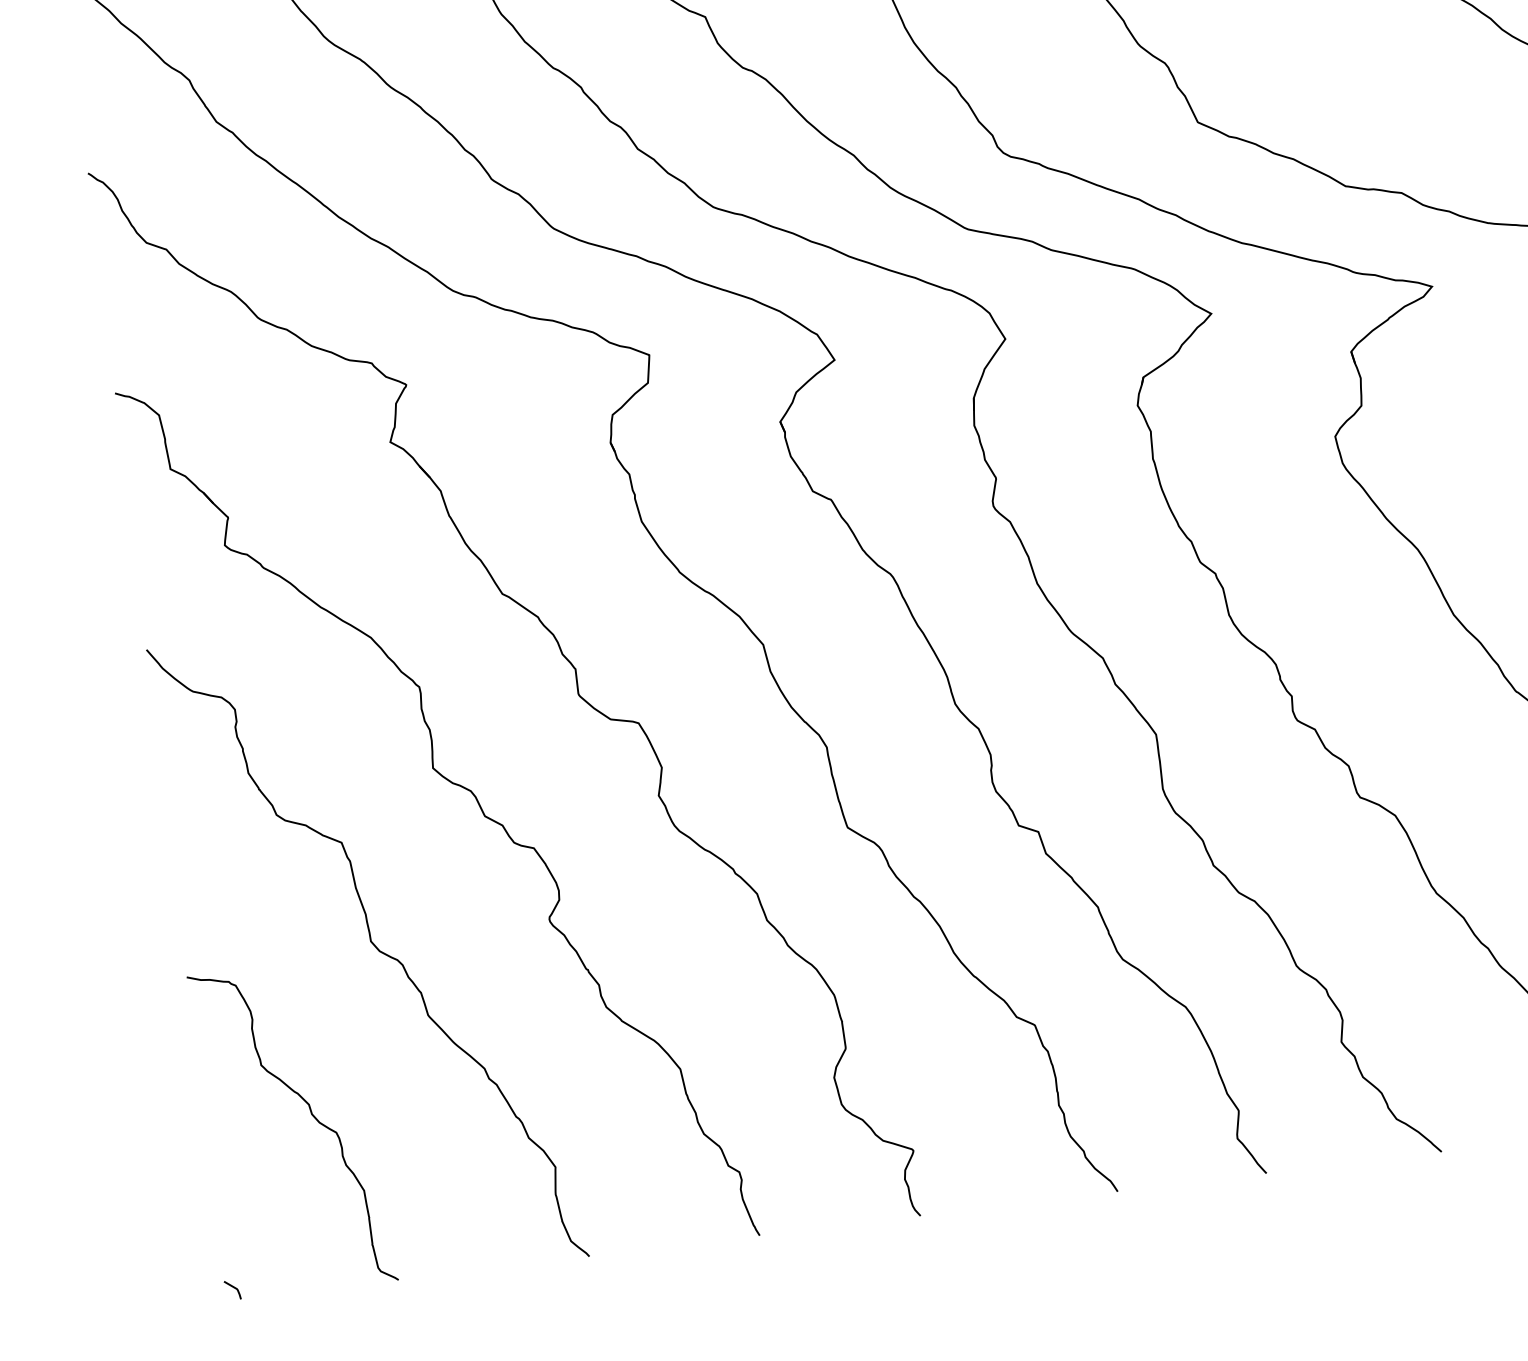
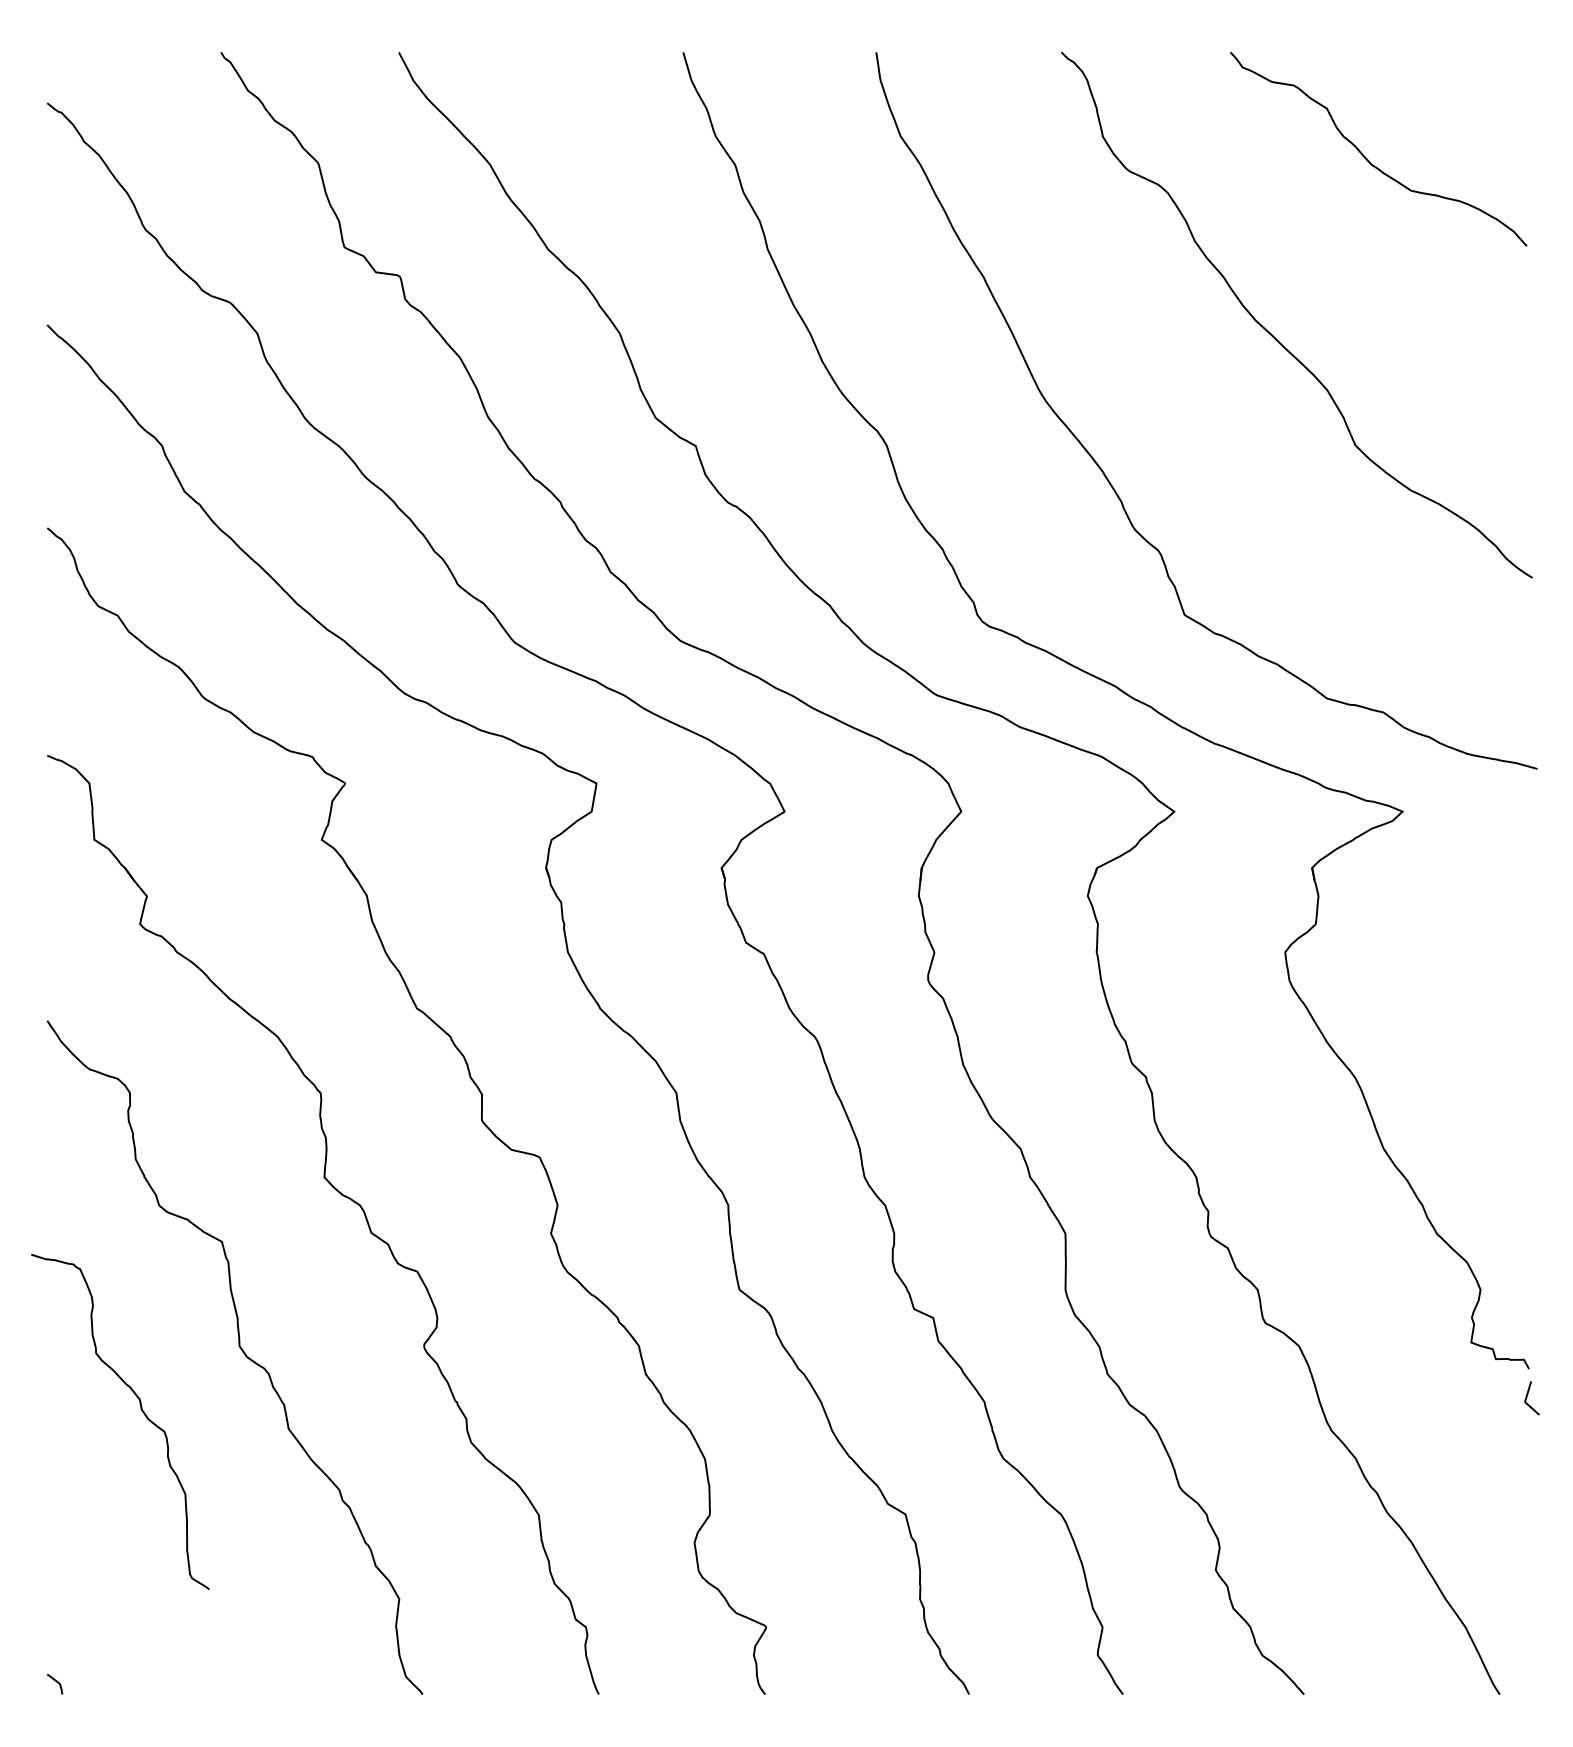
curve: (311, 1115) -> (141, 1411), moved

